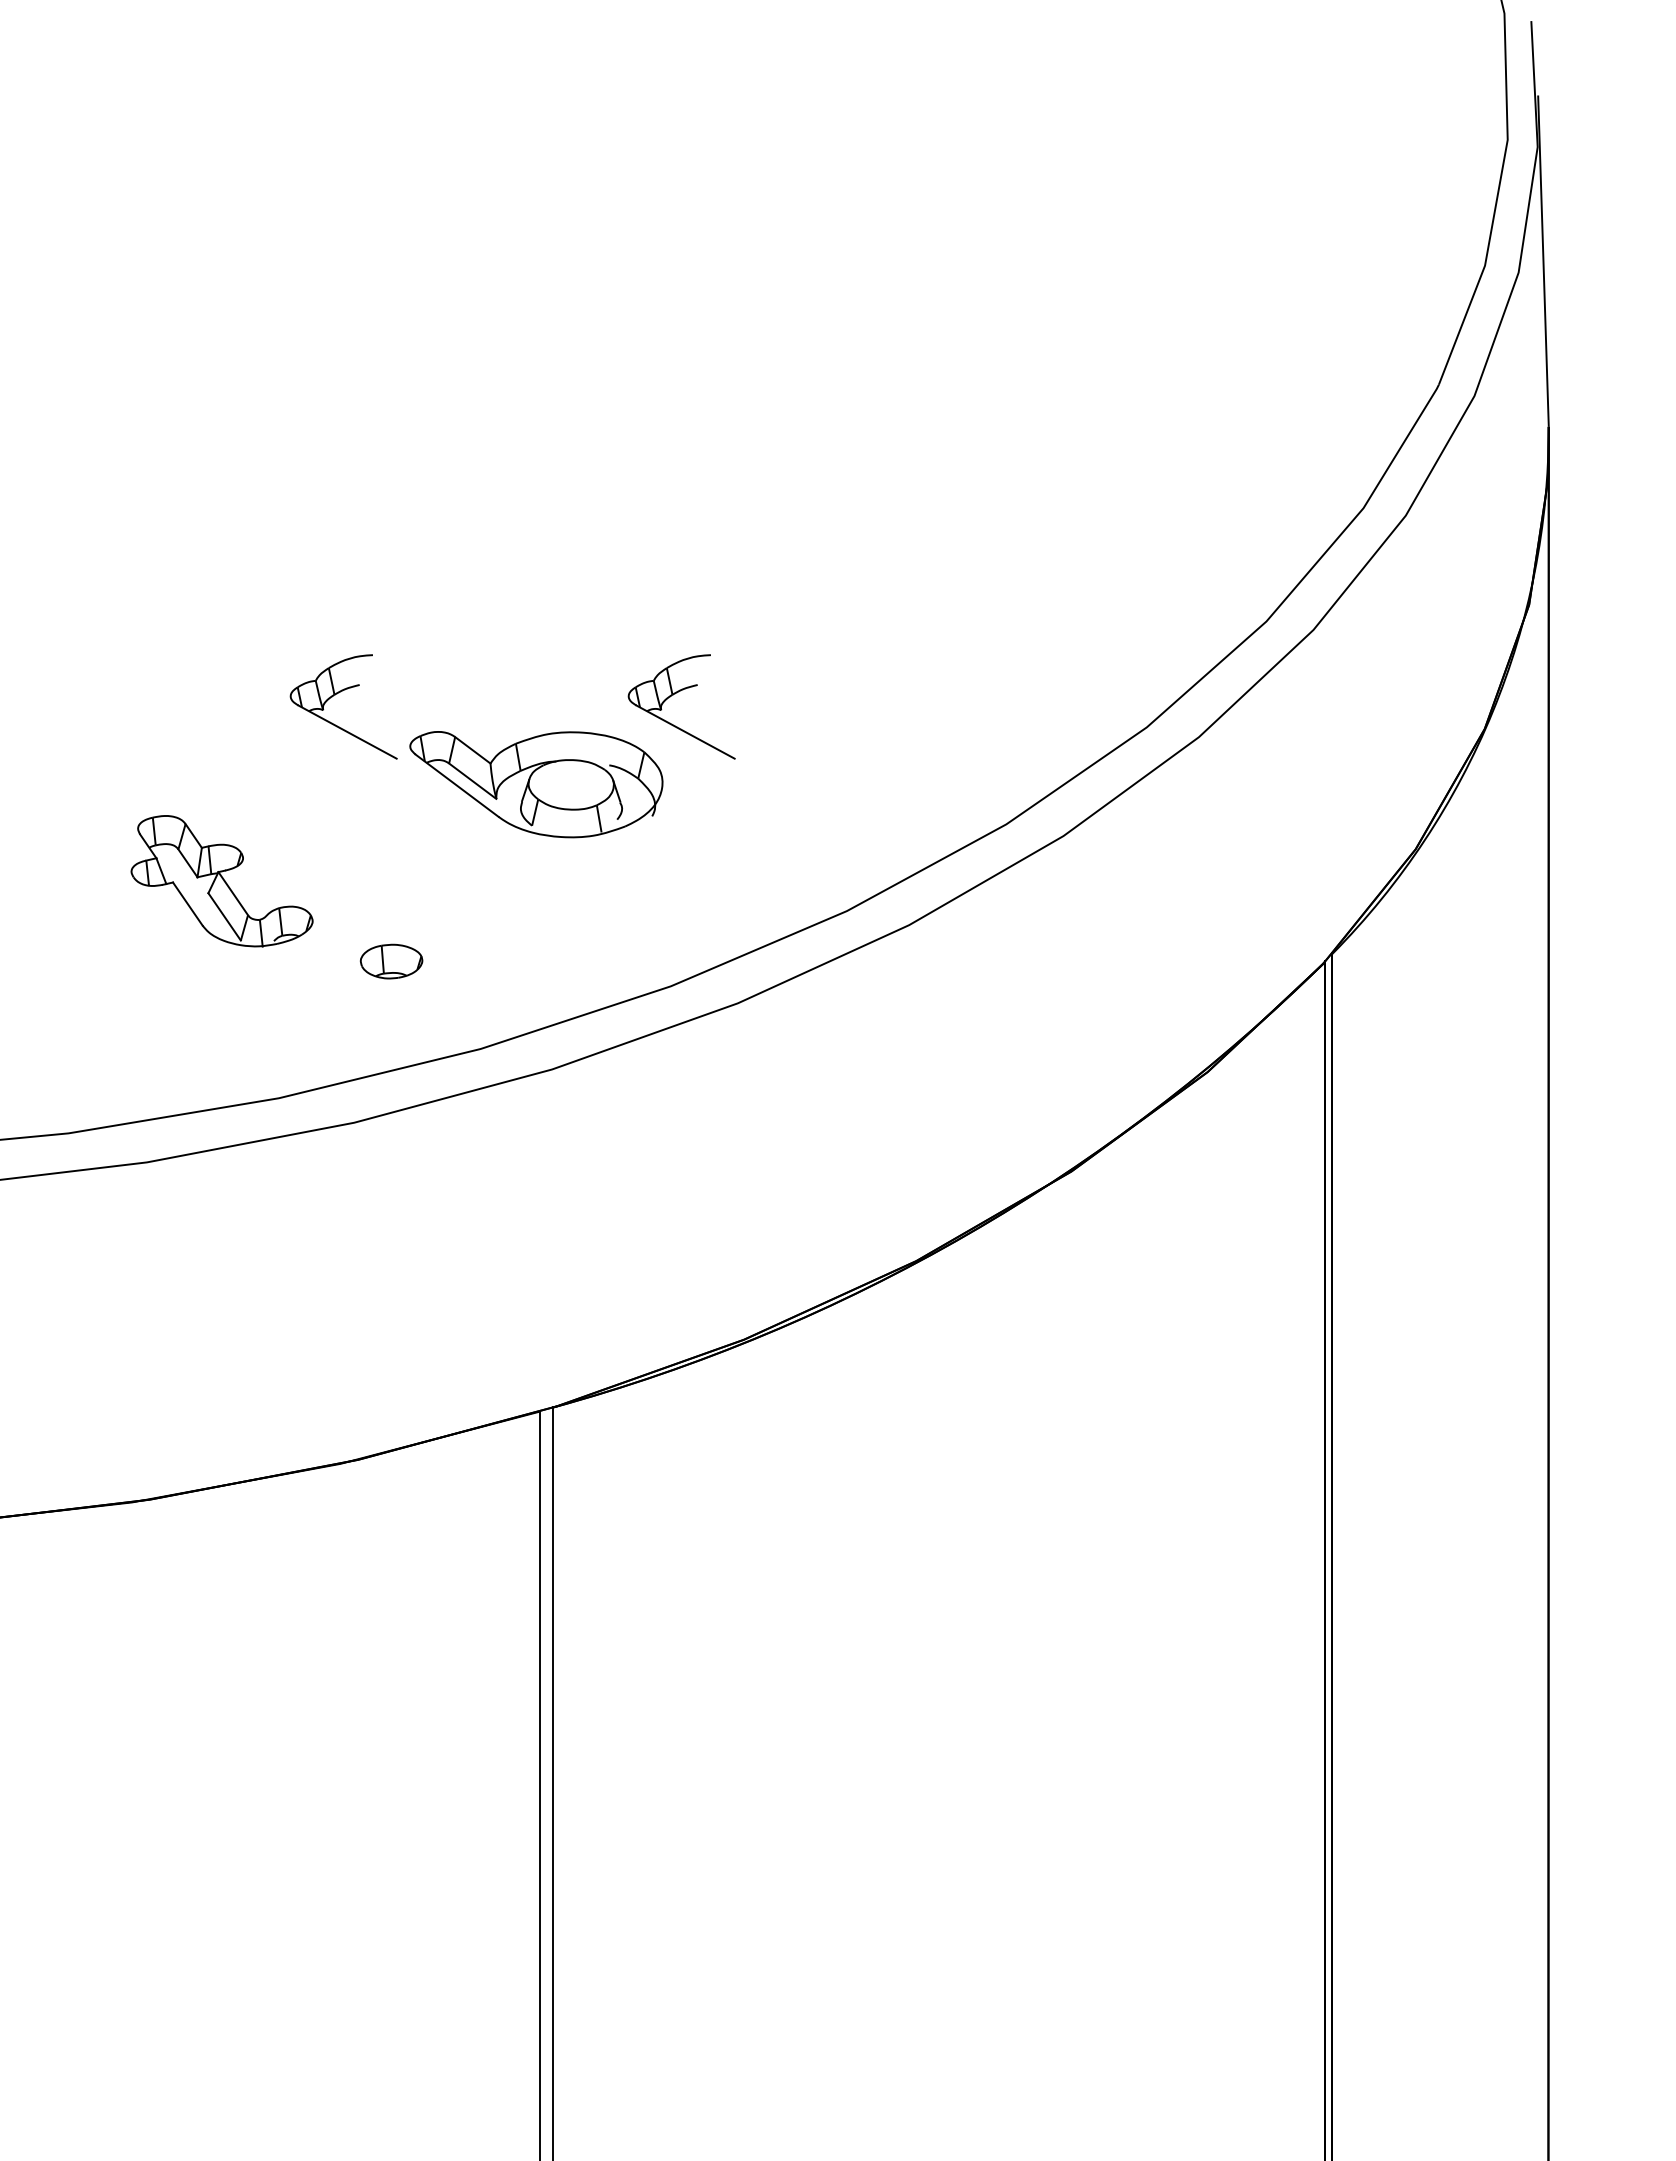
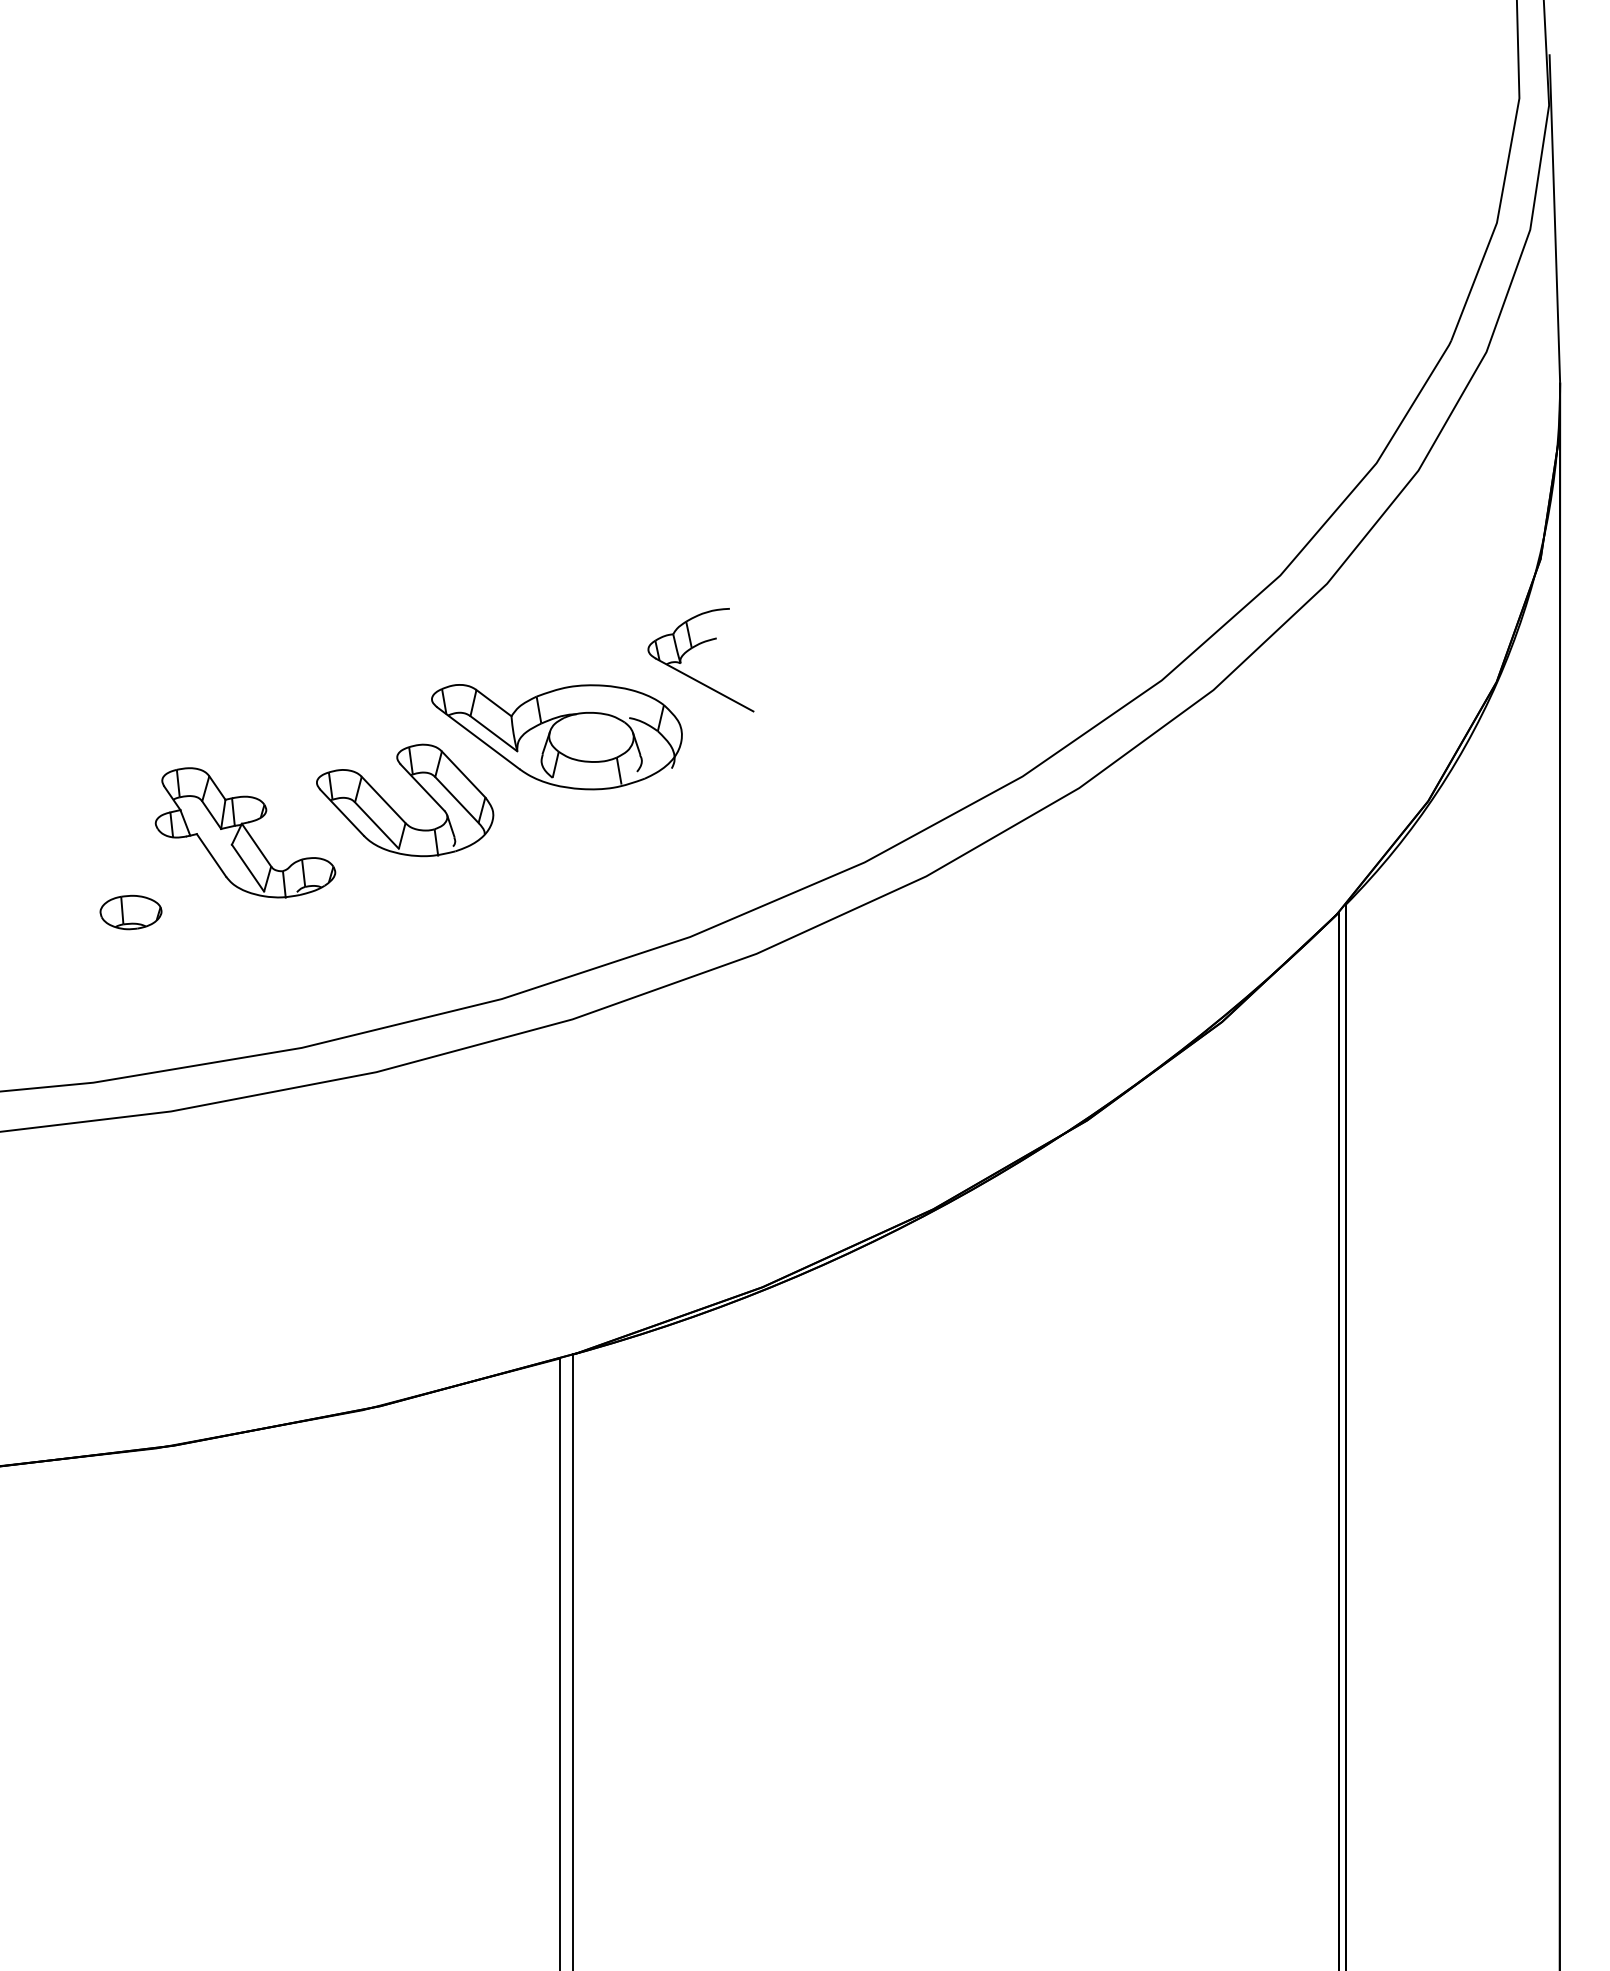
part: (337, 694) -> (359, 647), removed
part: (372, 858) -> (394, 810), added
part: (391, 961) -> (130, 912), moved

